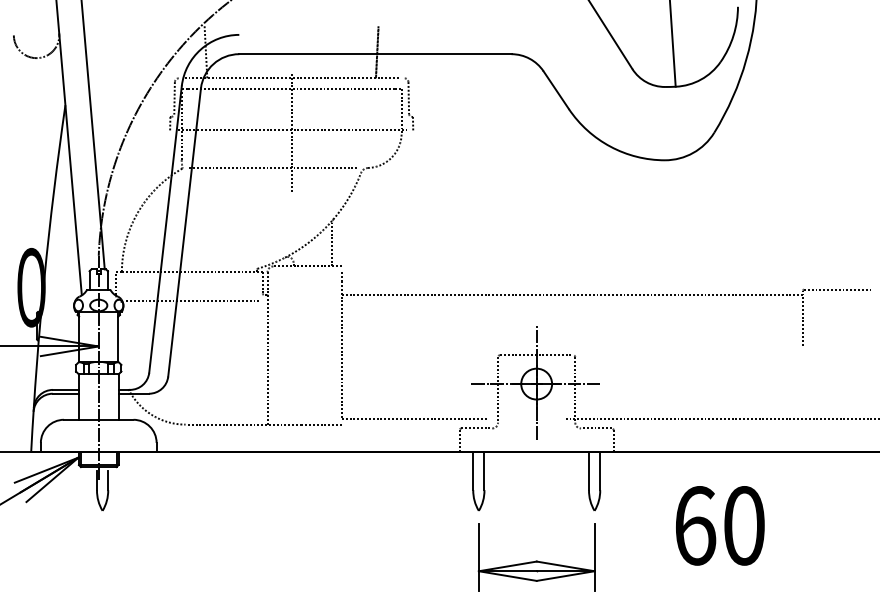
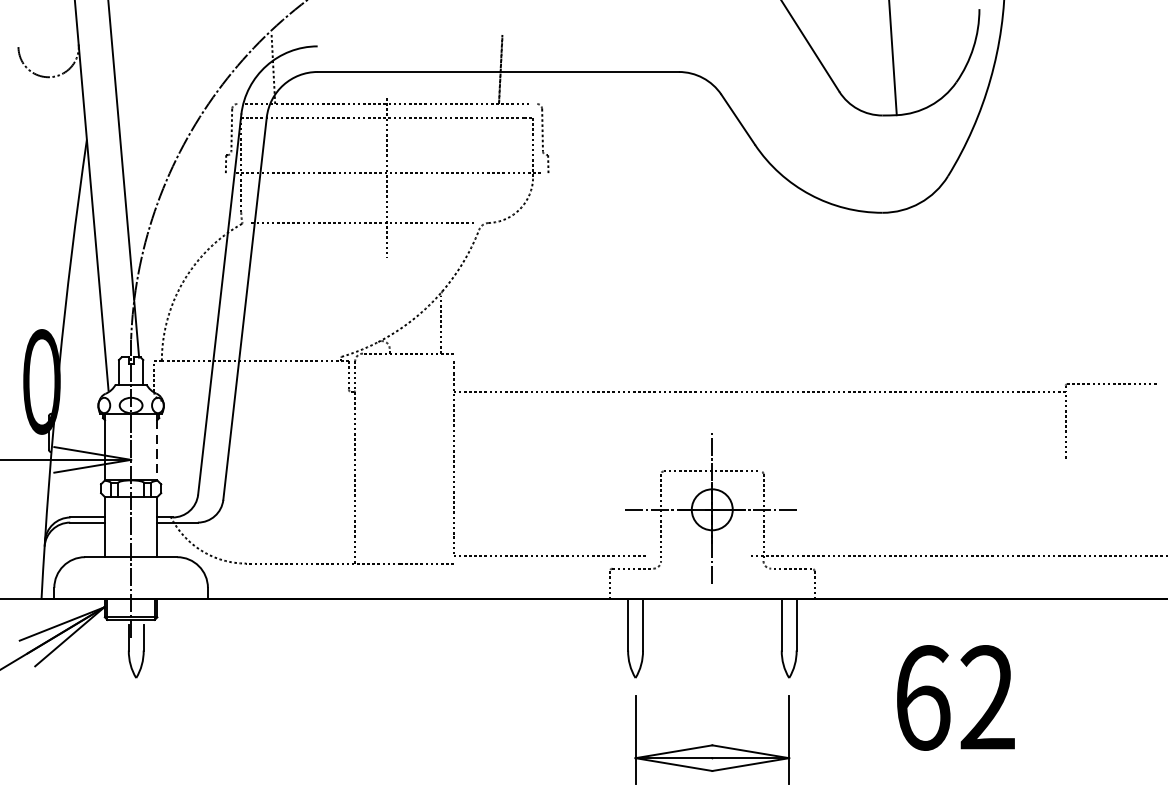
line: (191, 301) -> (254, 400), removed
line: (118, 339) -> (157, 450), solid -> dashed
text: (743, 525) -> (986, 697), 60 -> 62

